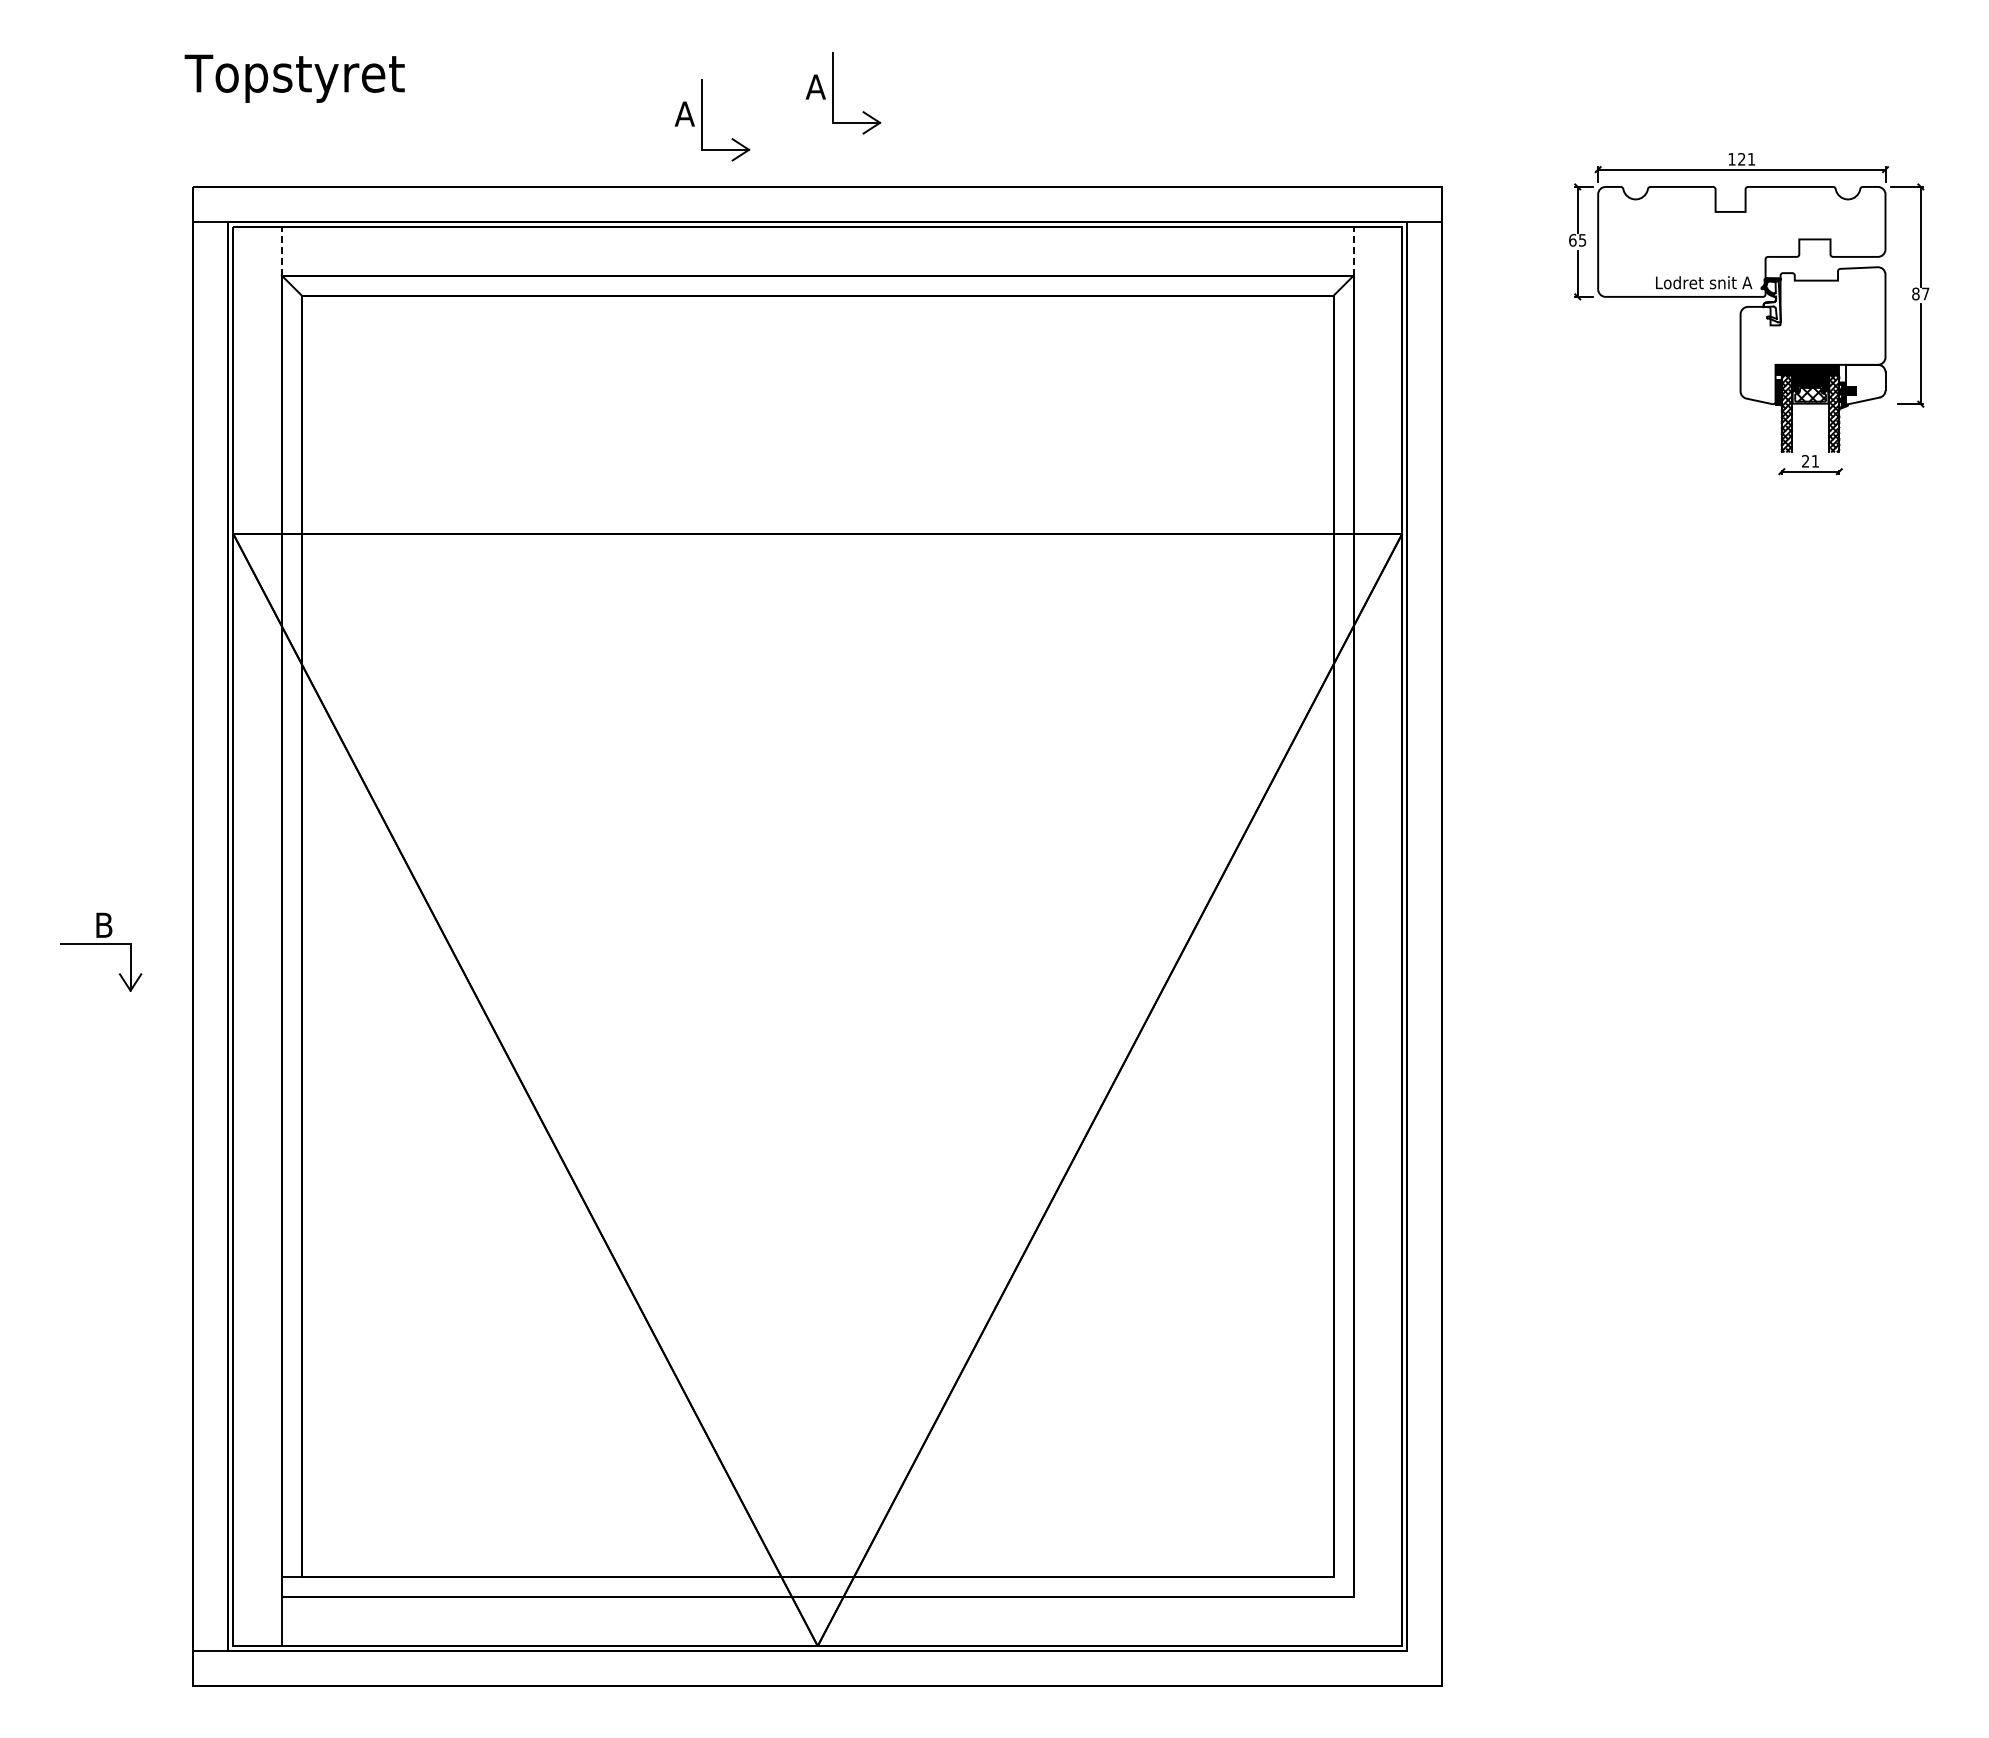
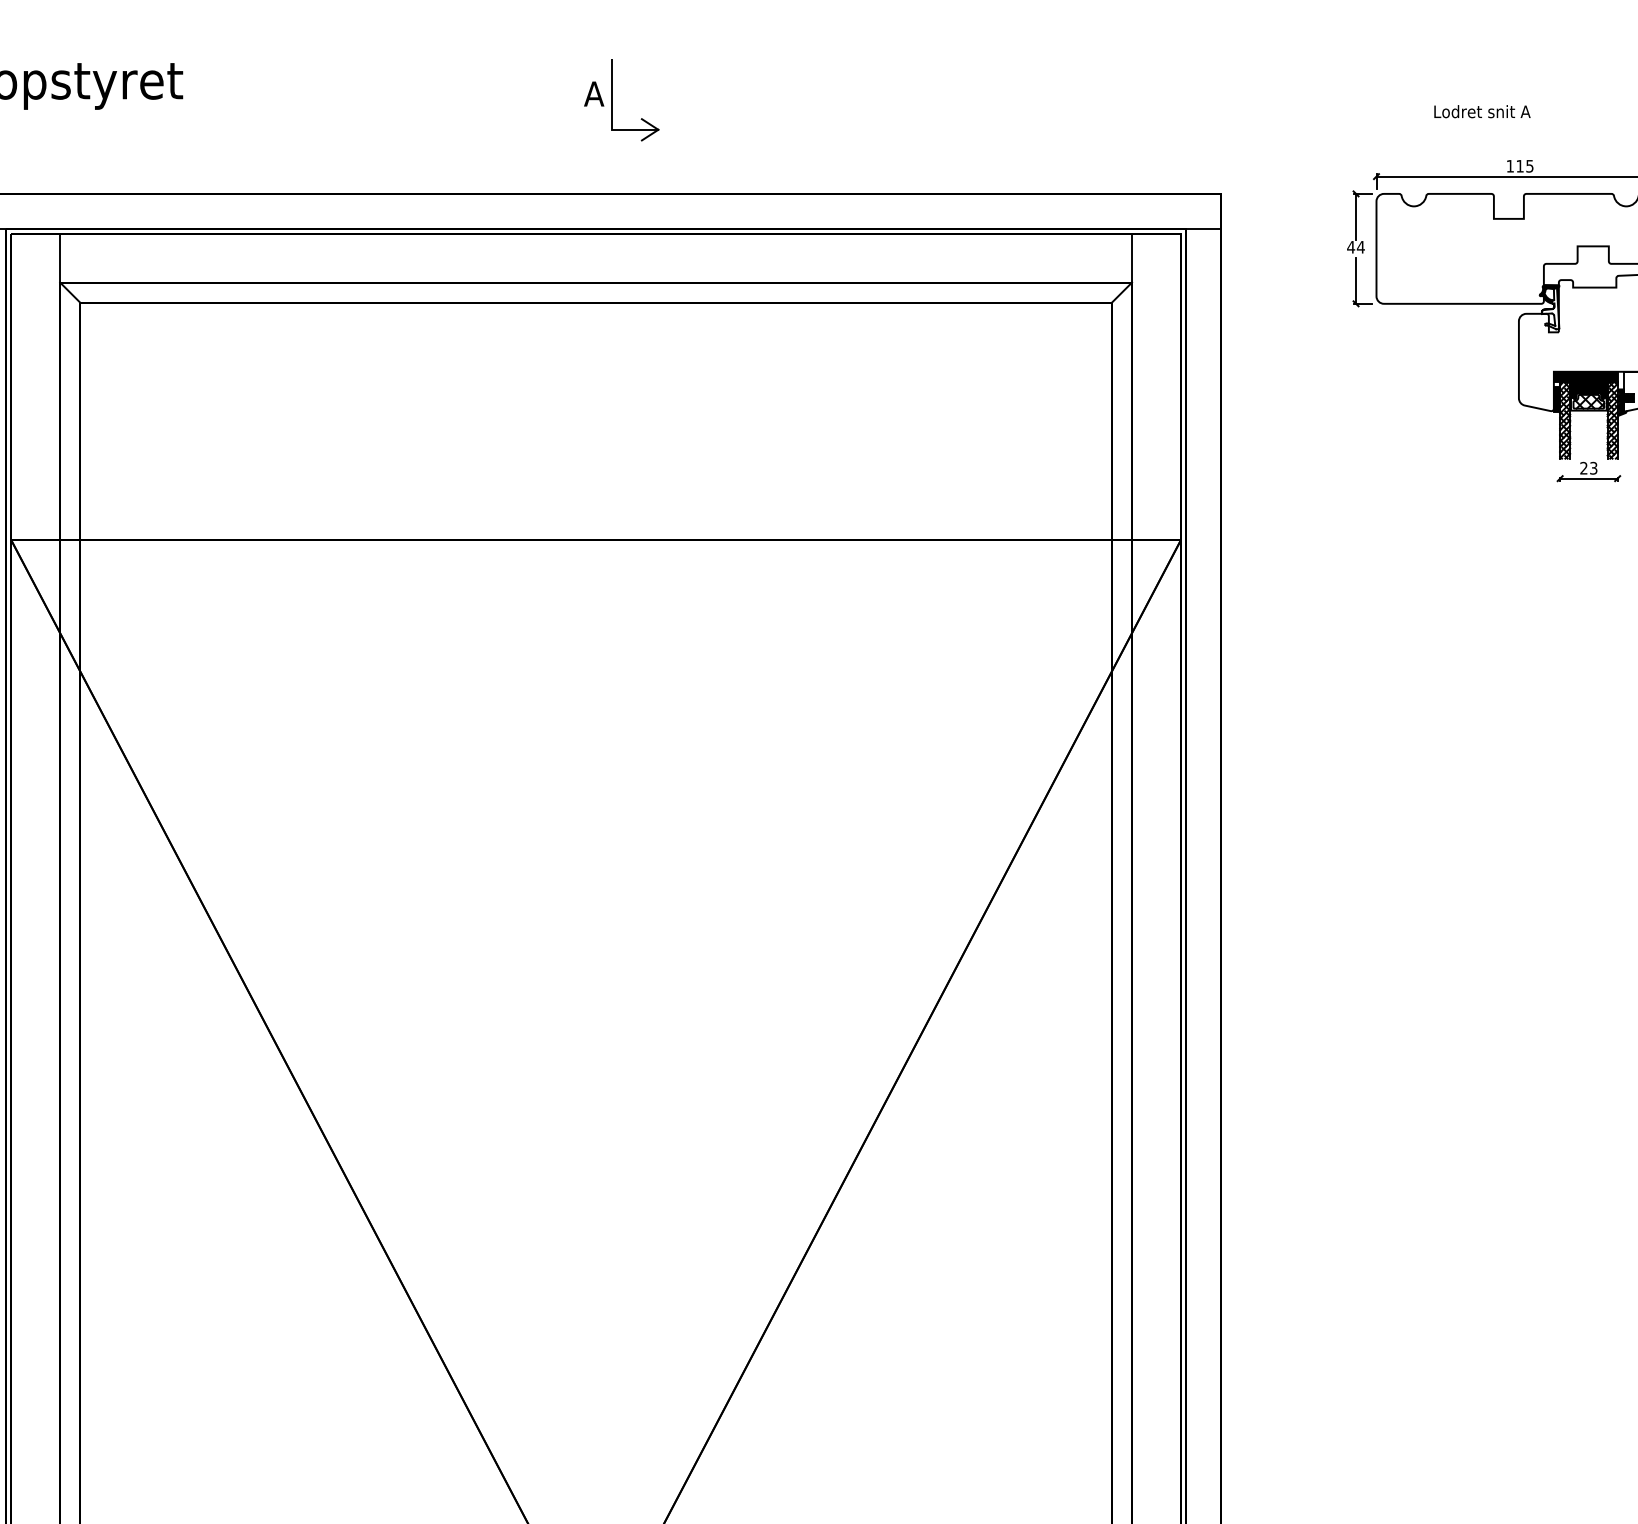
part: (702, 120) -> (480, 127), removed
text: (1746, 158) -> (1524, 165), 121 -> 115
text: (1577, 240) -> (1355, 247), 65 -> 44
line: (281, 250) -> (59, 257), dashed -> solid
line: (1353, 250) -> (1131, 257), dashed -> solid
text: (1704, 282) -> (1482, 111), moved
text: (1815, 461) -> (1593, 468), 21 -> 23

